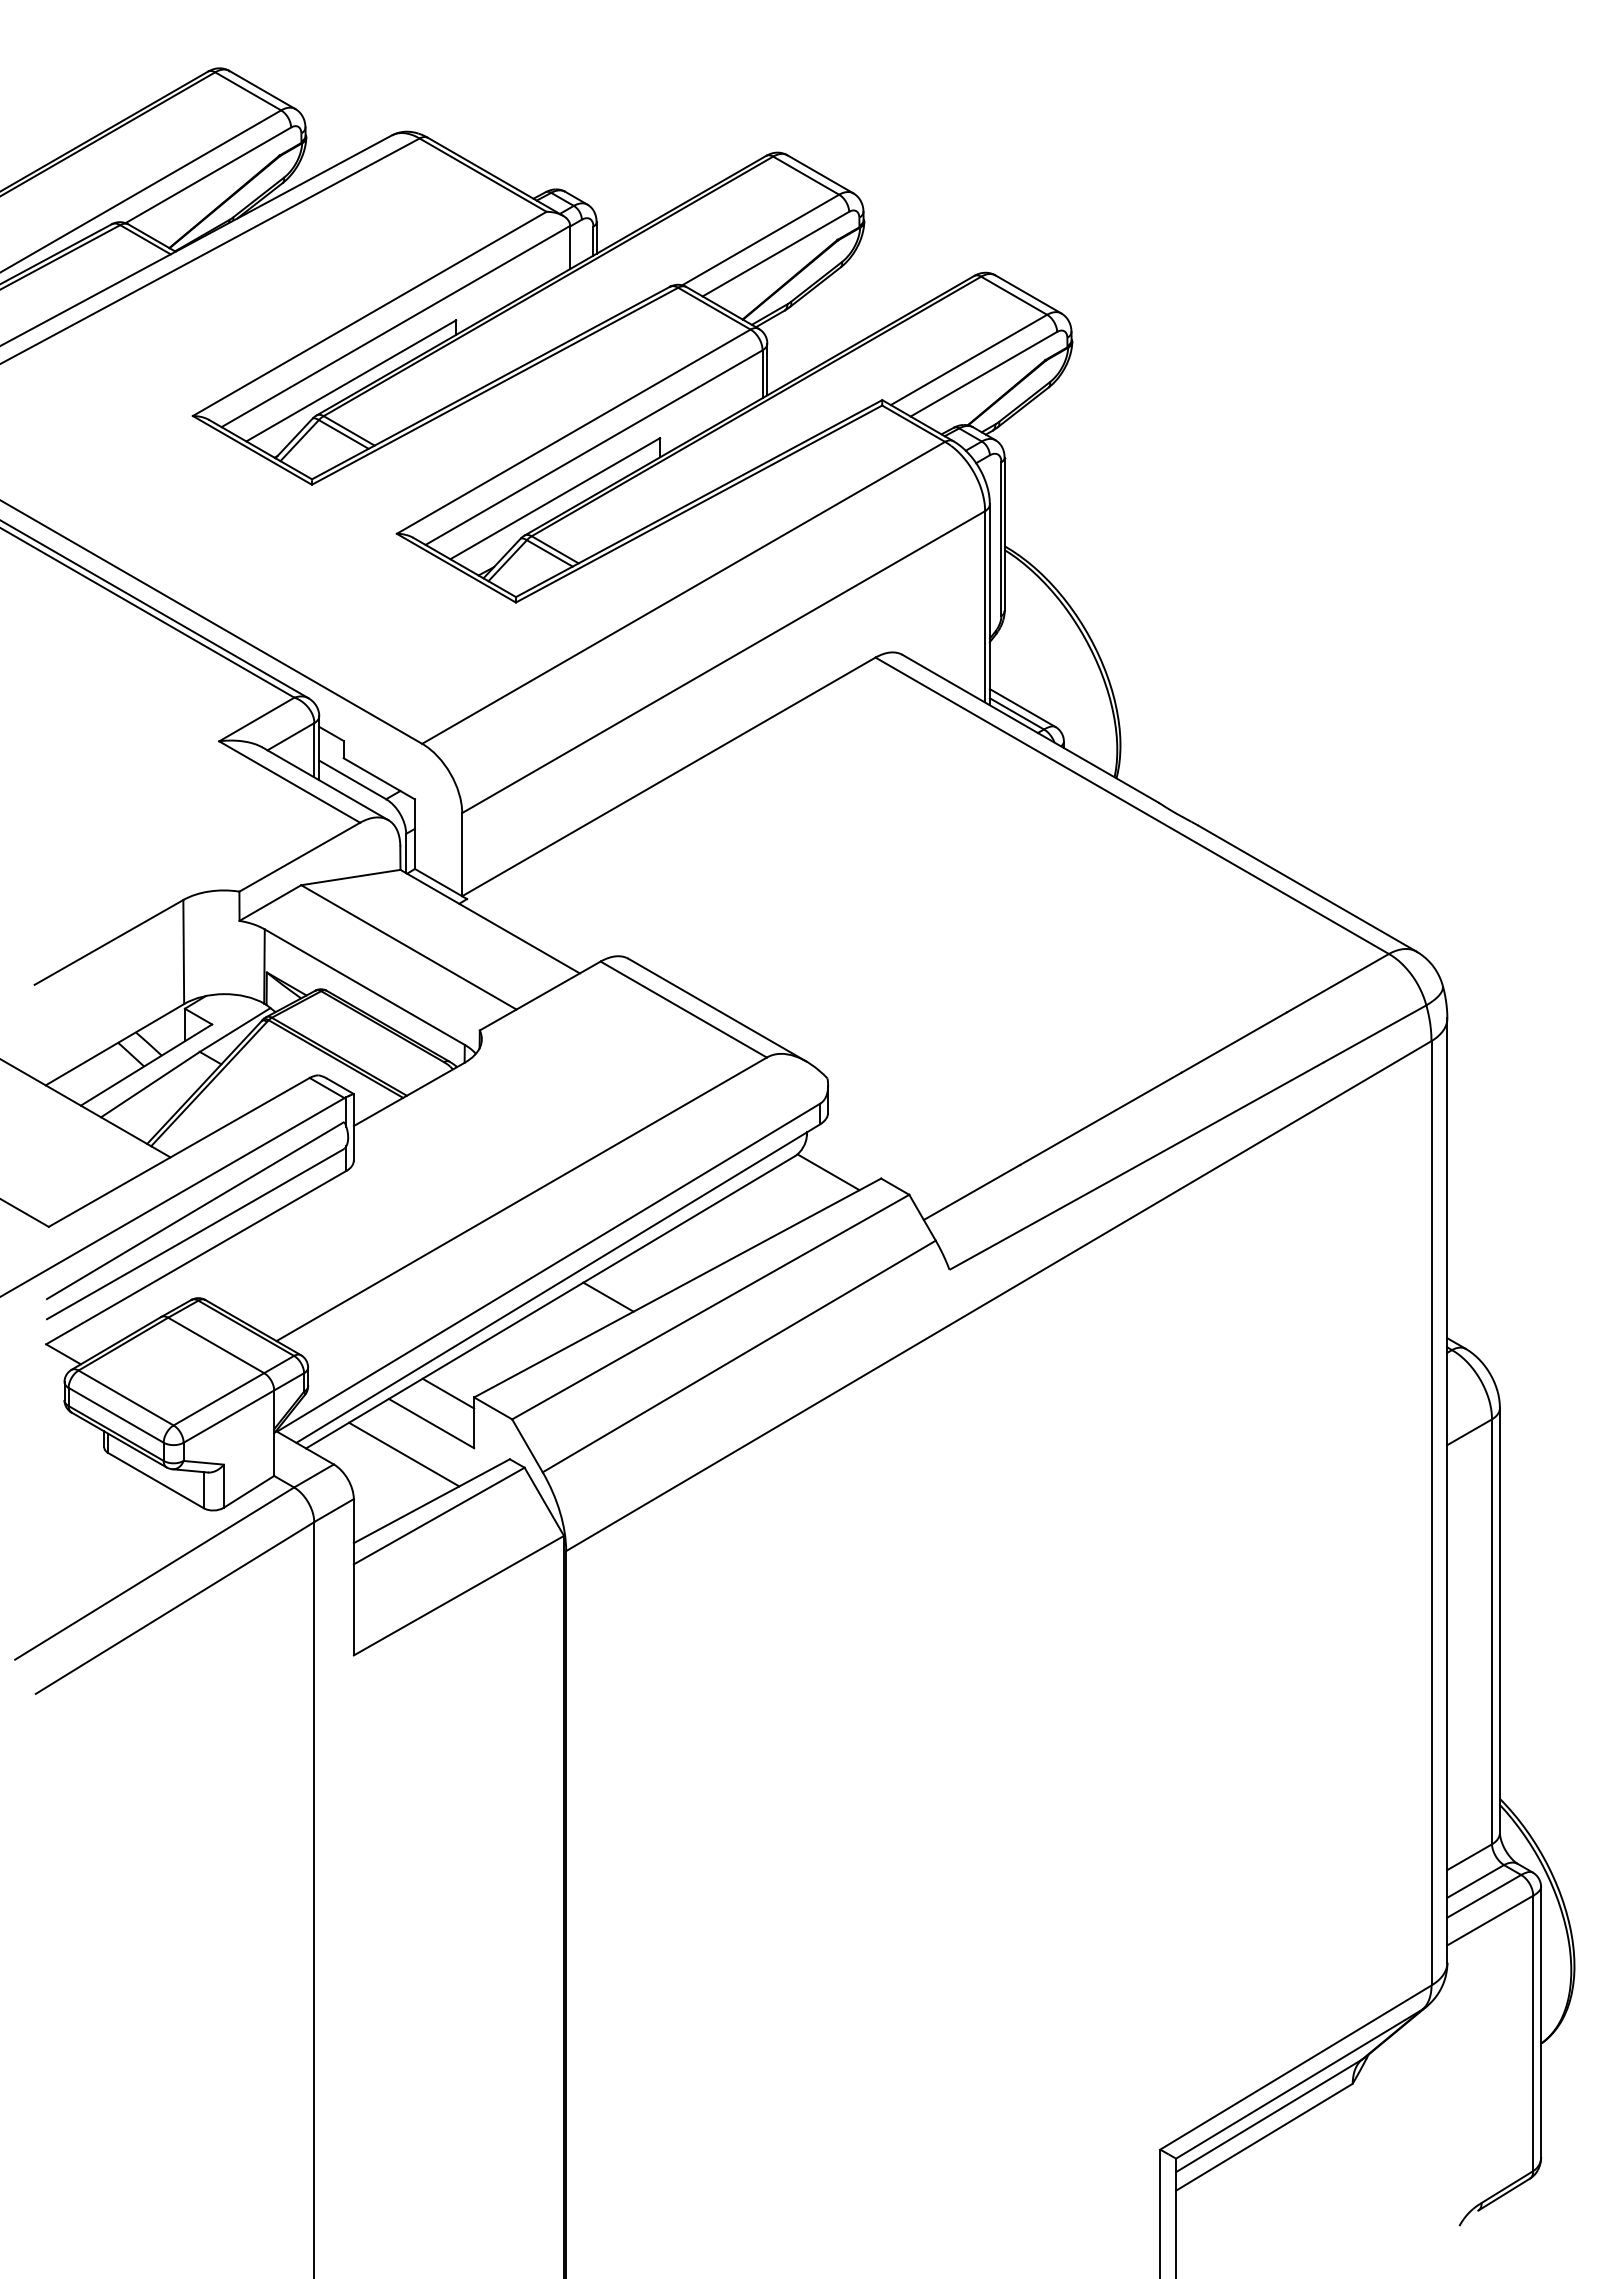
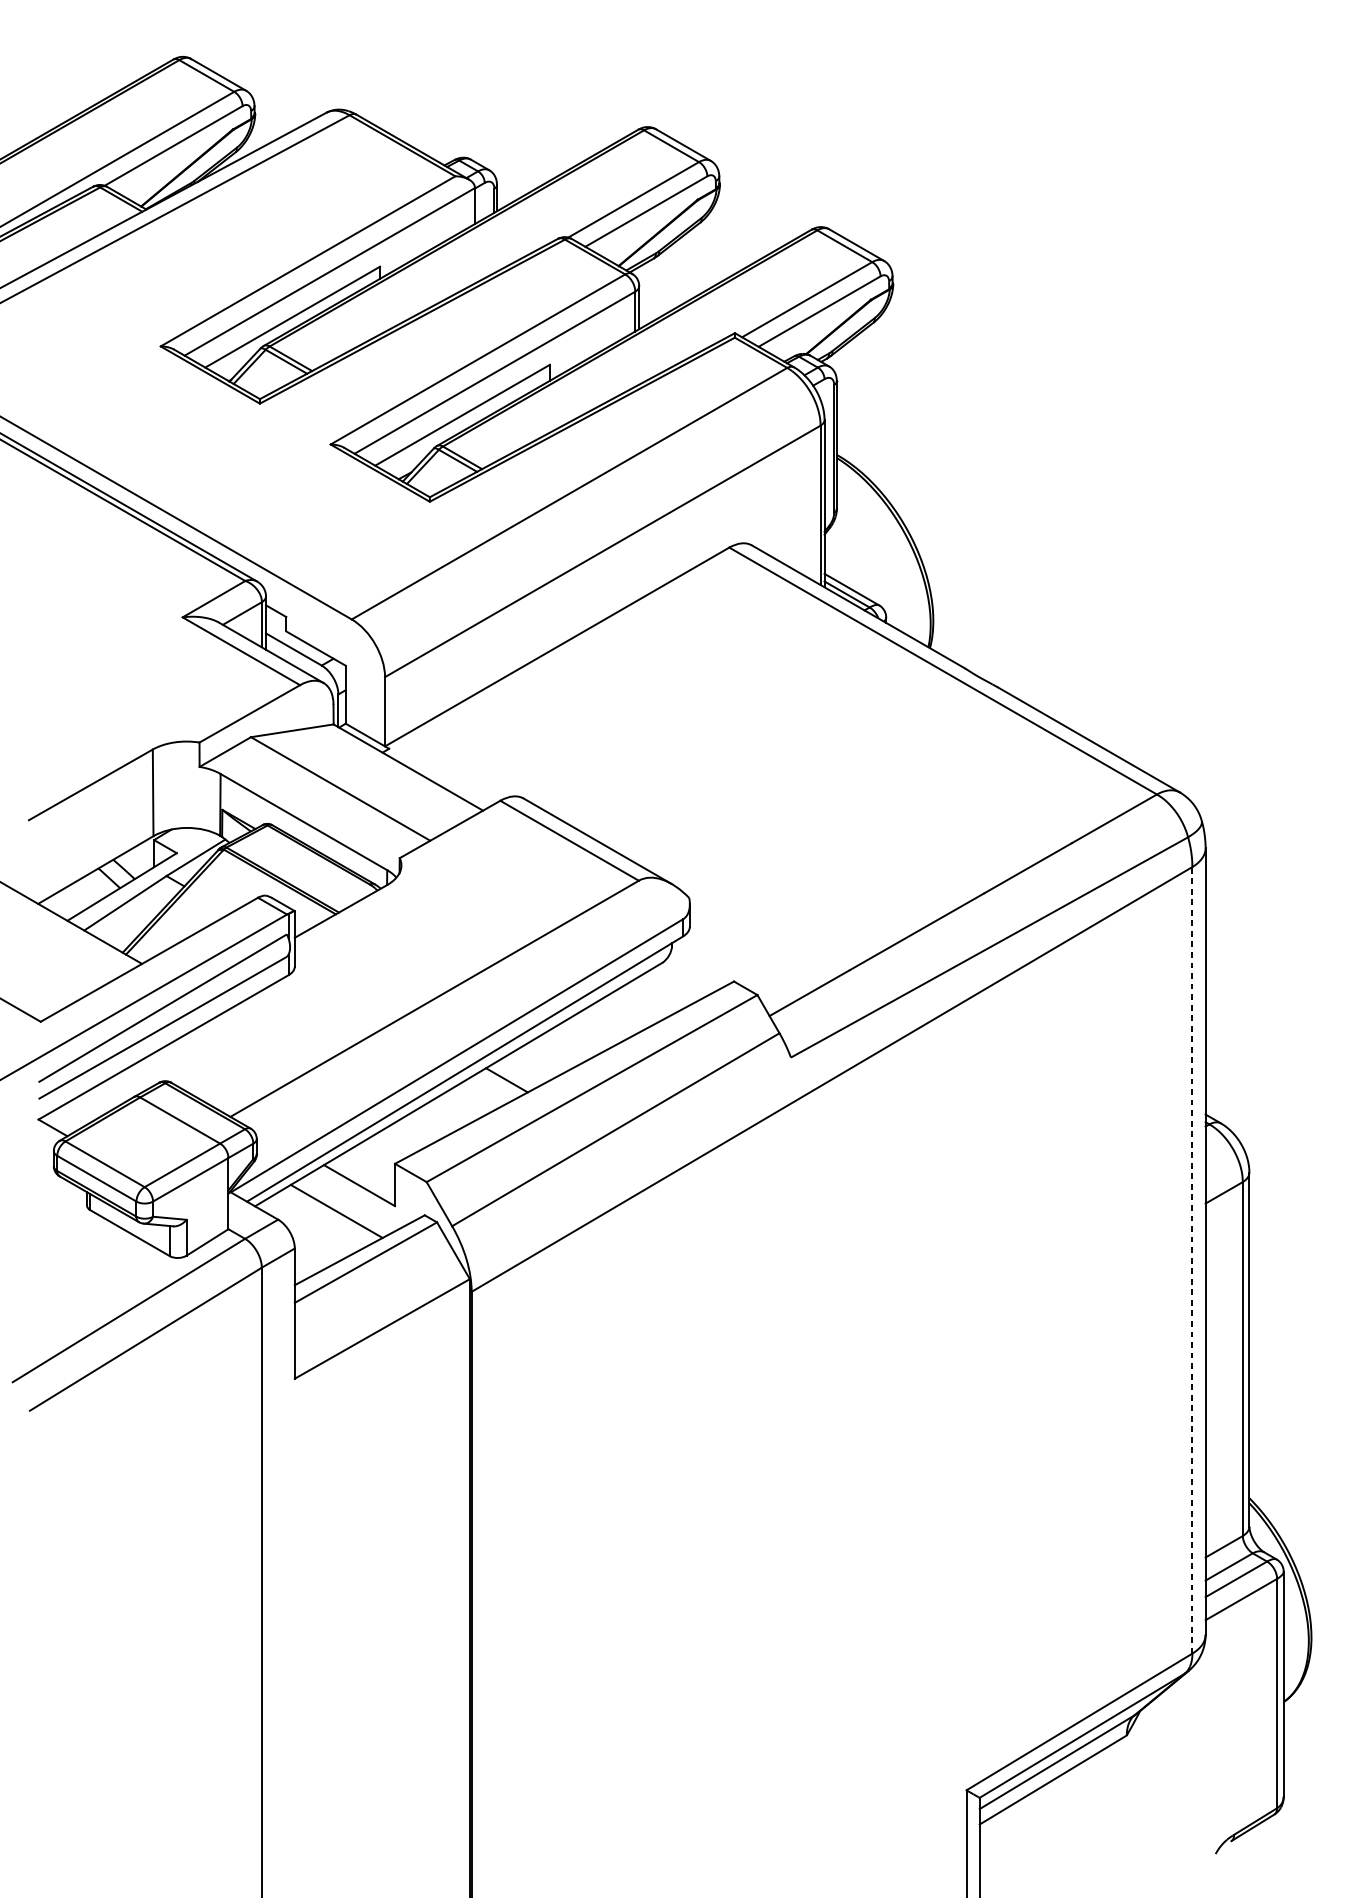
line: (828, 1172) -> (690, 976), removed
line: (448, 1393) -> (373, 1160), removed
line: (1431, 1512) -> (1192, 1259), solid -> dashed

